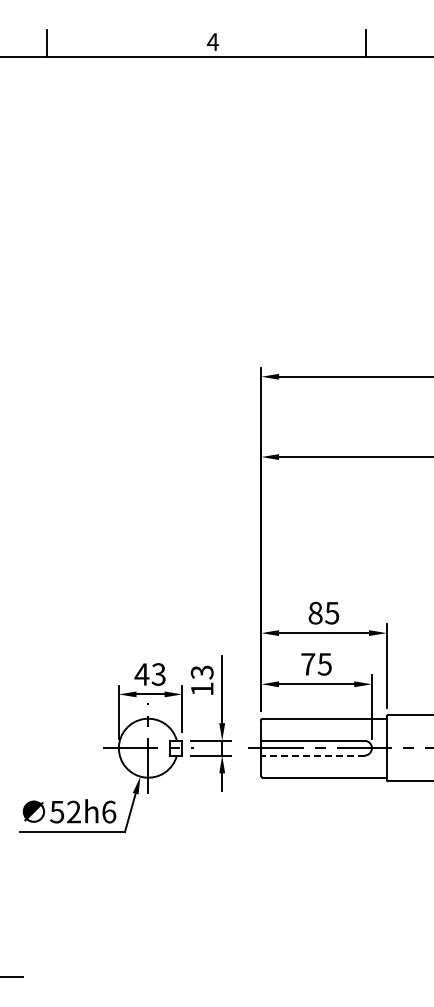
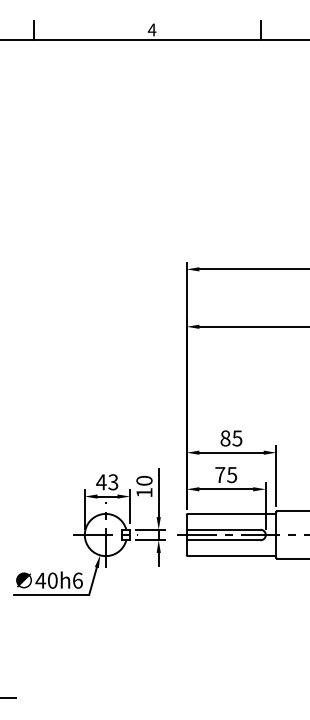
text: (202, 672) -> (144, 480), 13 -> 10
line: (312, 755) -> (223, 540), dashed -> solid
text: (64, 811) -> (45, 580), 52h6 -> 40h6

